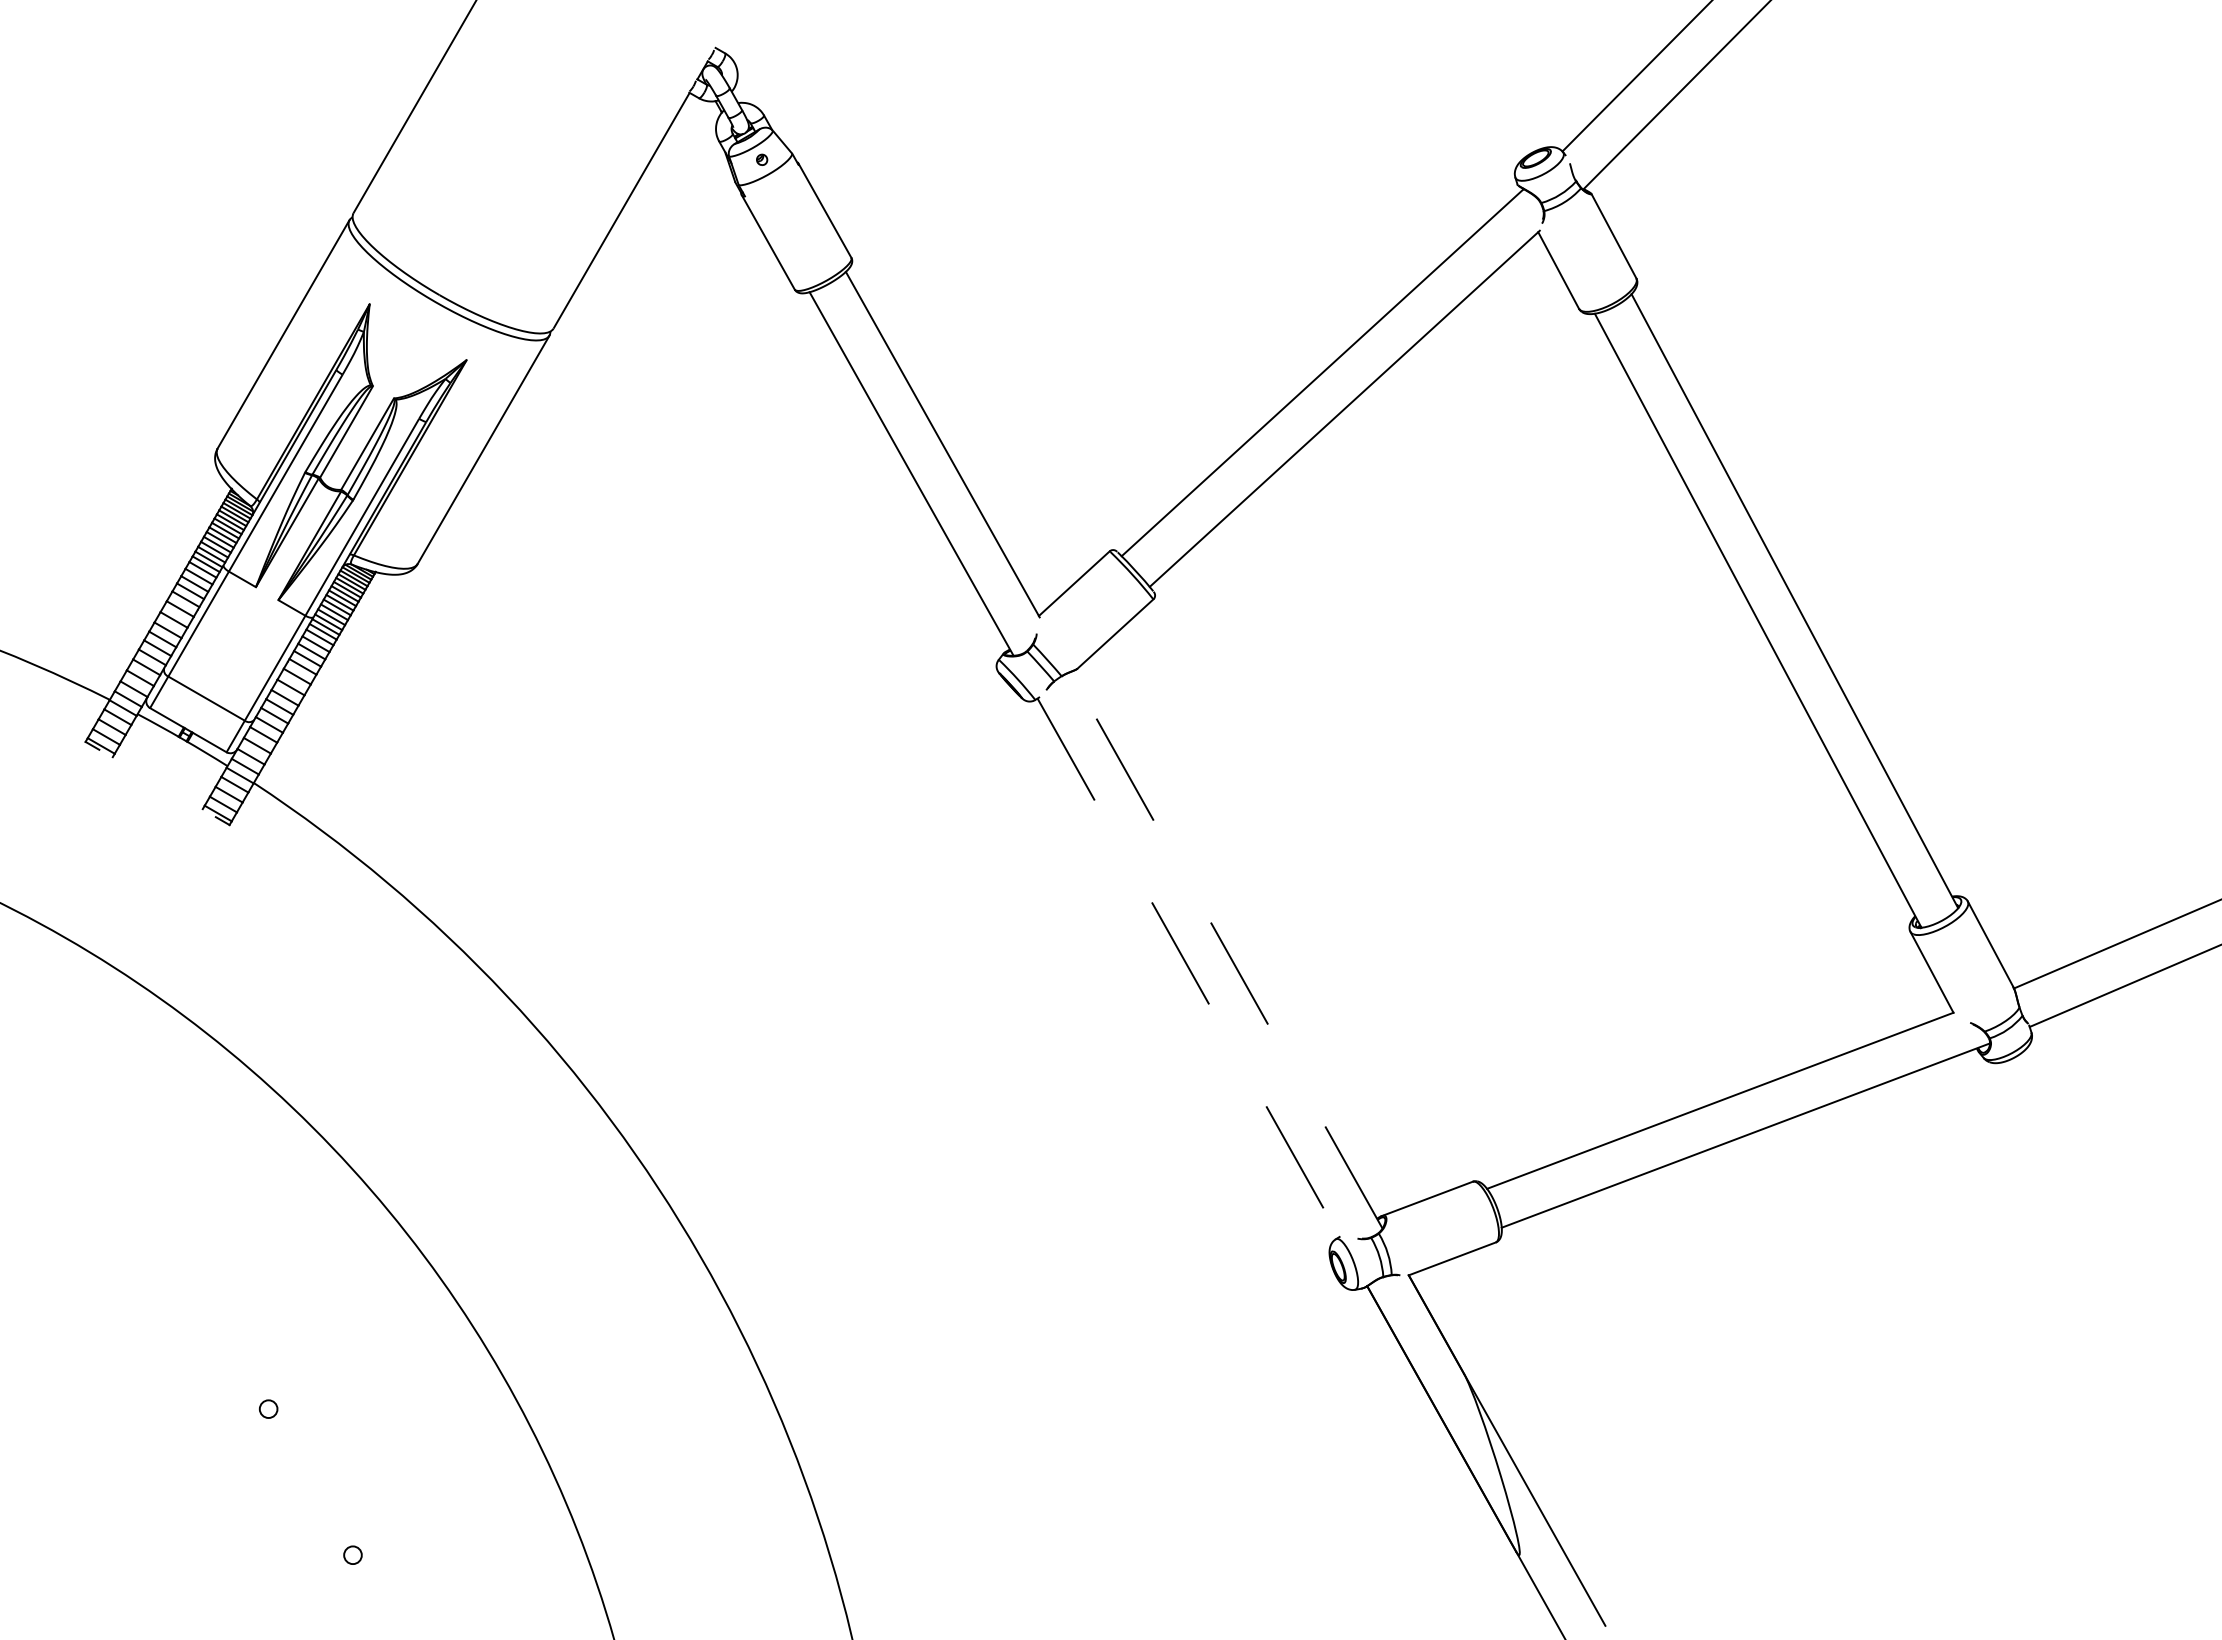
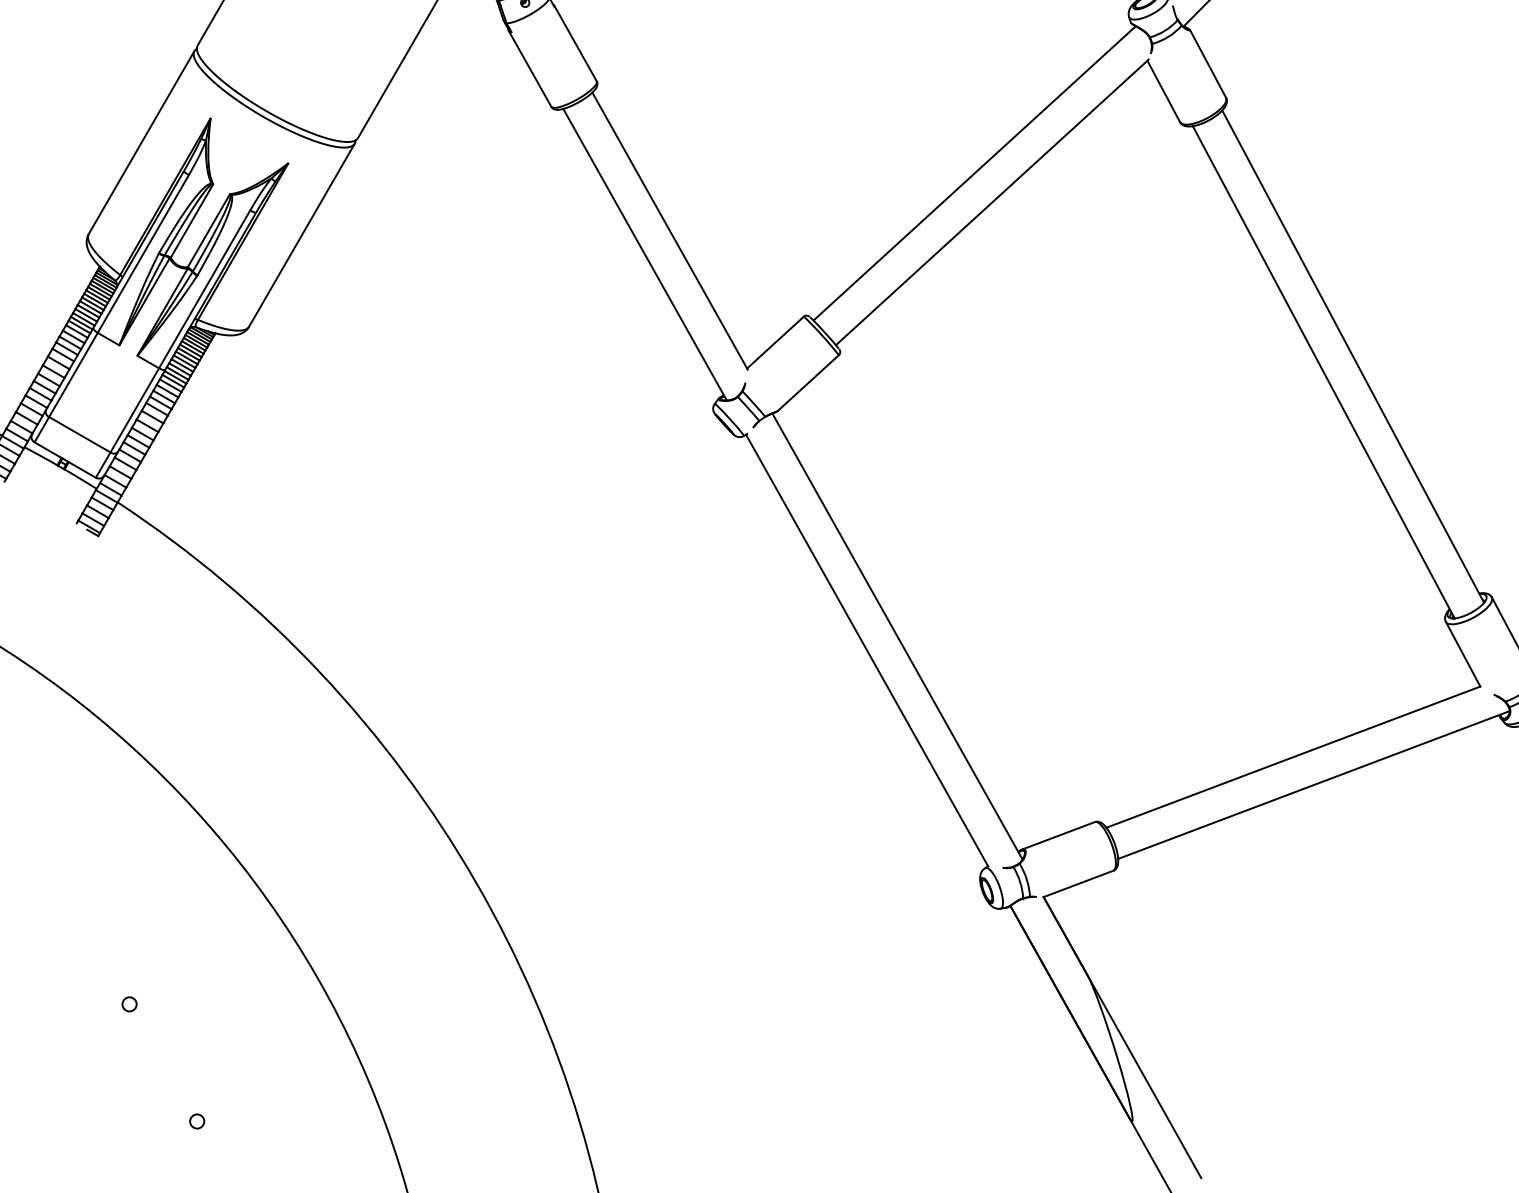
line: (1226, 950) -> (897, 636), dashed -> solid
line: (1188, 967) -> (867, 650), dashed -> solid

